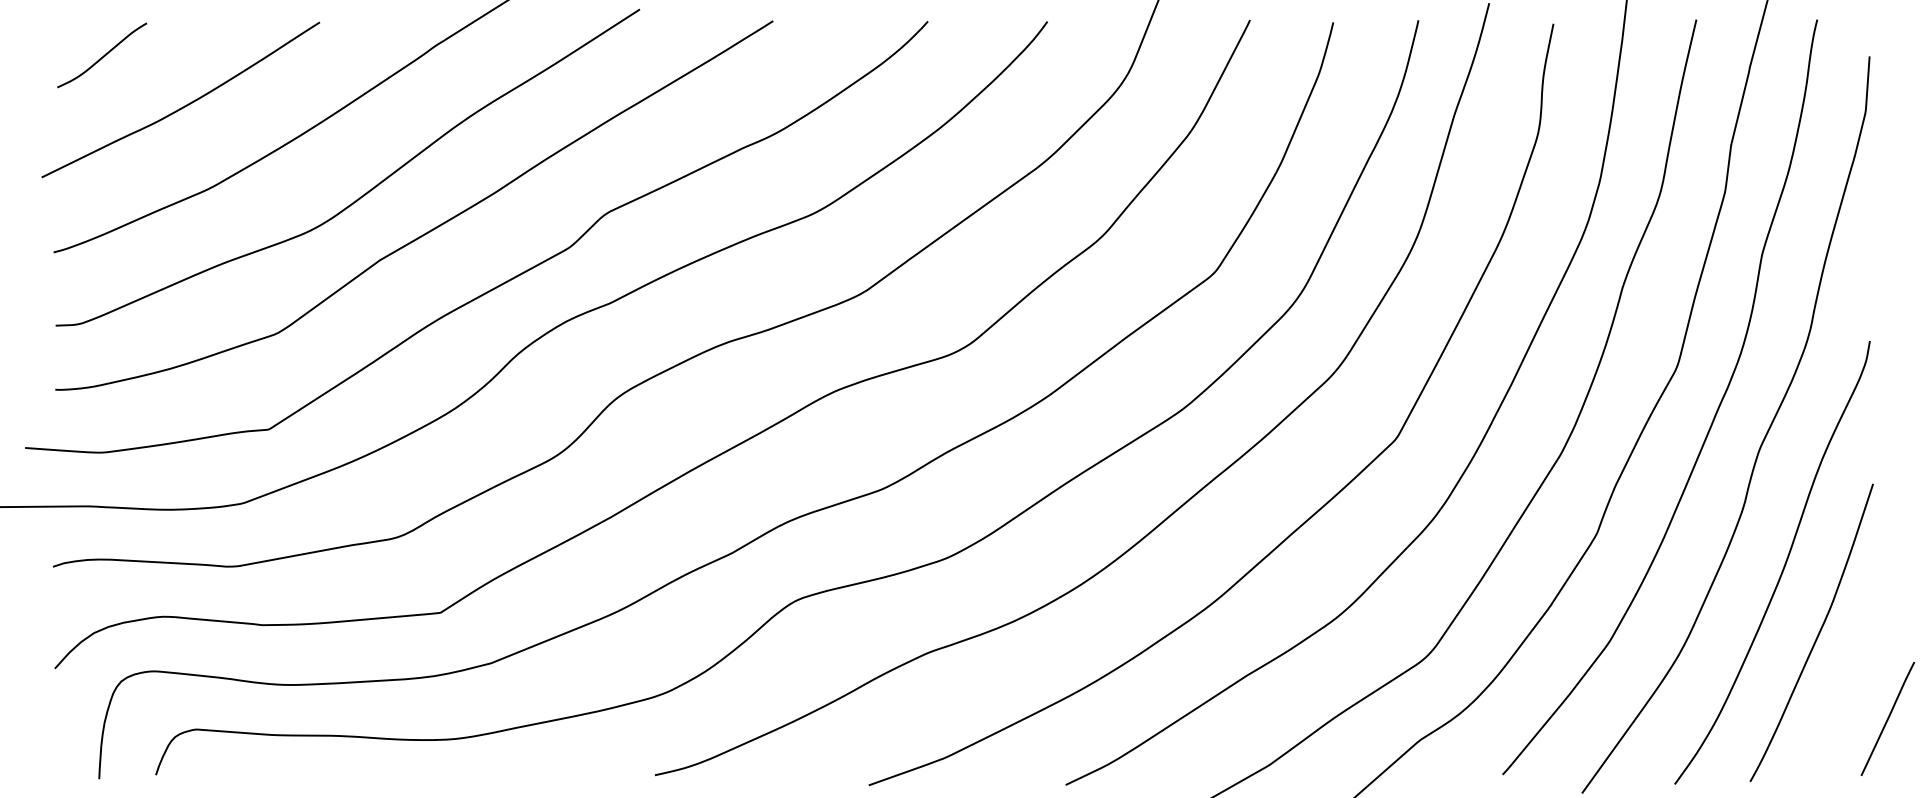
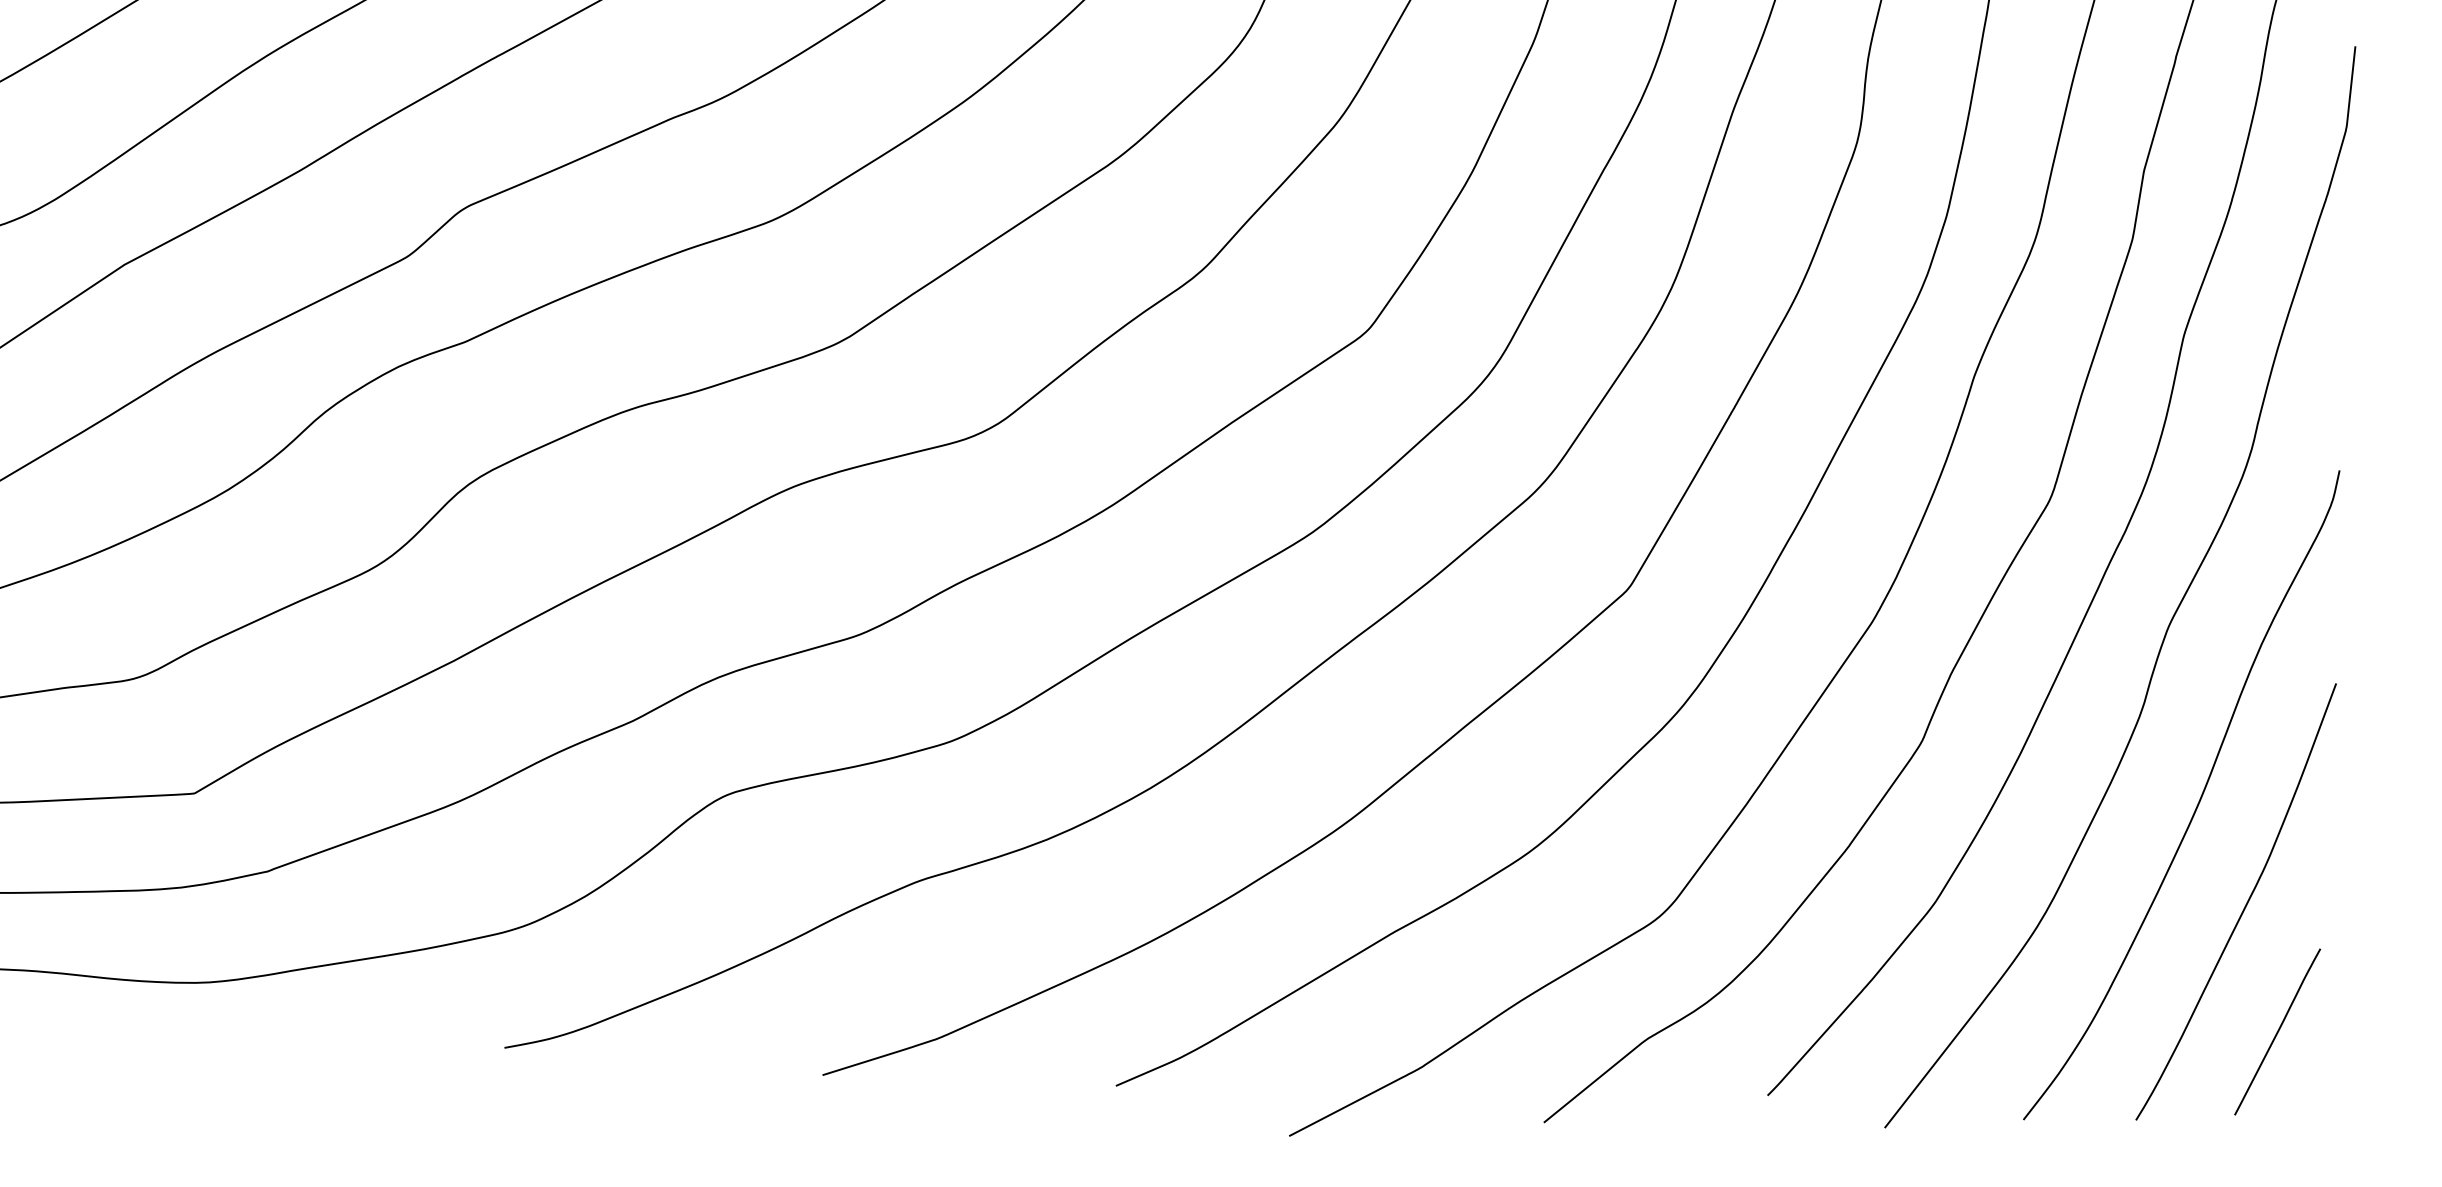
line: (1887, 718) -> (2277, 1031), moved

